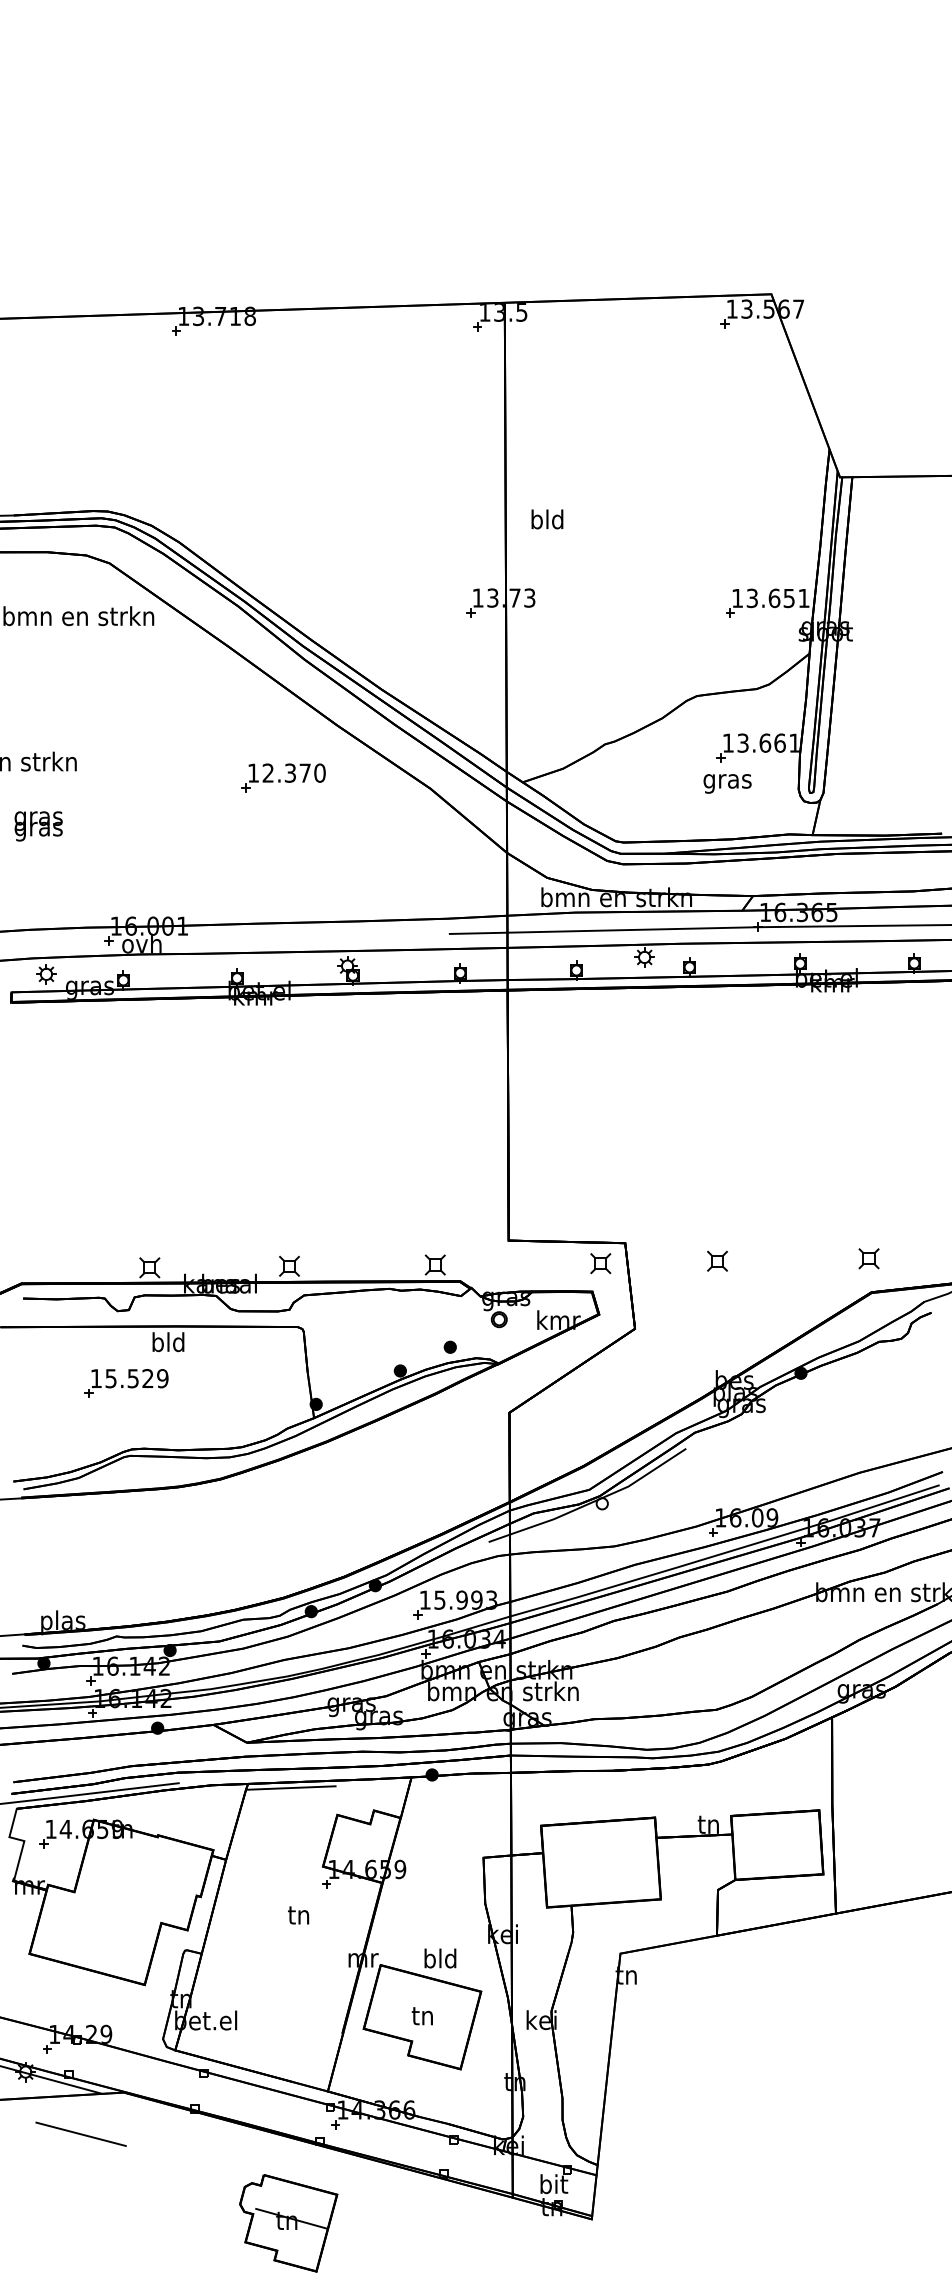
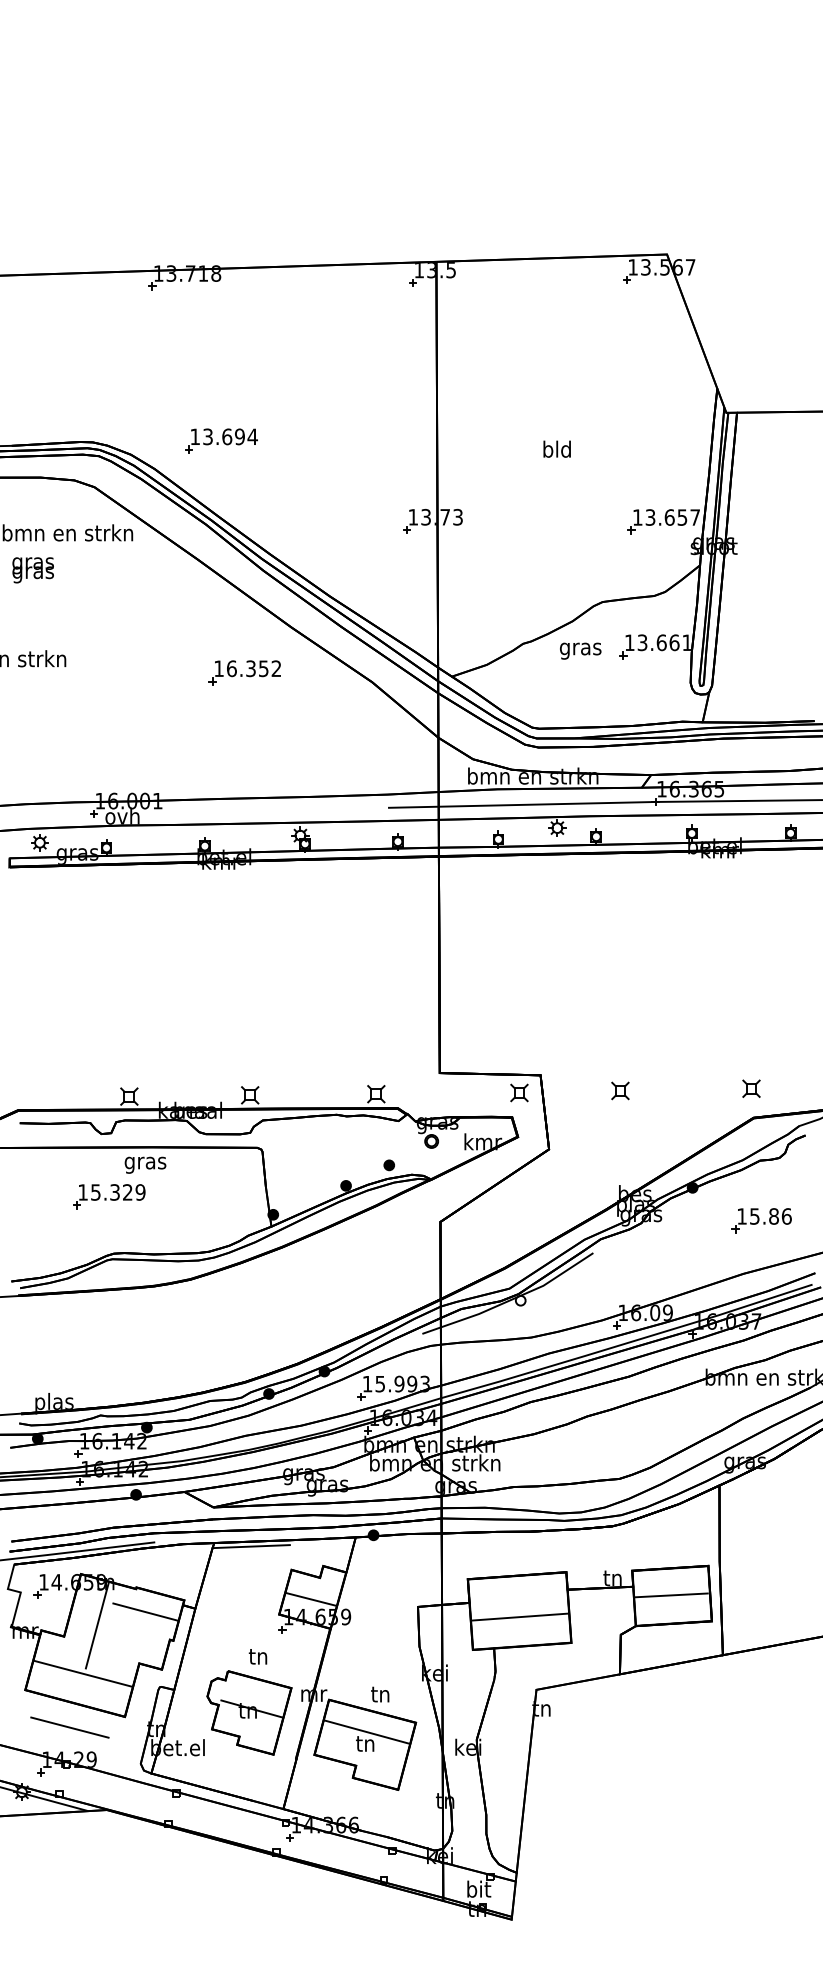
part: (256, 509) -> (221, 440), added
text: (547, 519) -> (557, 449), moved
text: (803, 598) -> (694, 517), 13.651 -> 13.657
text: (293, 772) -> (253, 668), 12.370 -> 16.352
text: (727, 783) -> (580, 650), moved
text: (38, 826) -> (33, 570), moved
text: (168, 1344) -> (145, 1162), bld -> gras
text: (133, 1378) -> (115, 1192), 15.529 -> 15.329
part: (880, 1410) -> (761, 1220), added
line: (776, 1844) -> (671, 1595), added
line: (360, 1848) -> (311, 1598), added
line: (168, 1863) -> (145, 1611), added
line: (600, 1869) -> (519, 1617), added
line: (112, 1879) -> (97, 1625), added
line: (96, 1935) -> (83, 1674), added
text: (440, 1958) -> (380, 1694), bld -> tn
line: (424, 2002) -> (366, 1732), added
line: (80, 2133) -> (69, 1726), moved
part: (288, 2223) -> (249, 1713), moved

